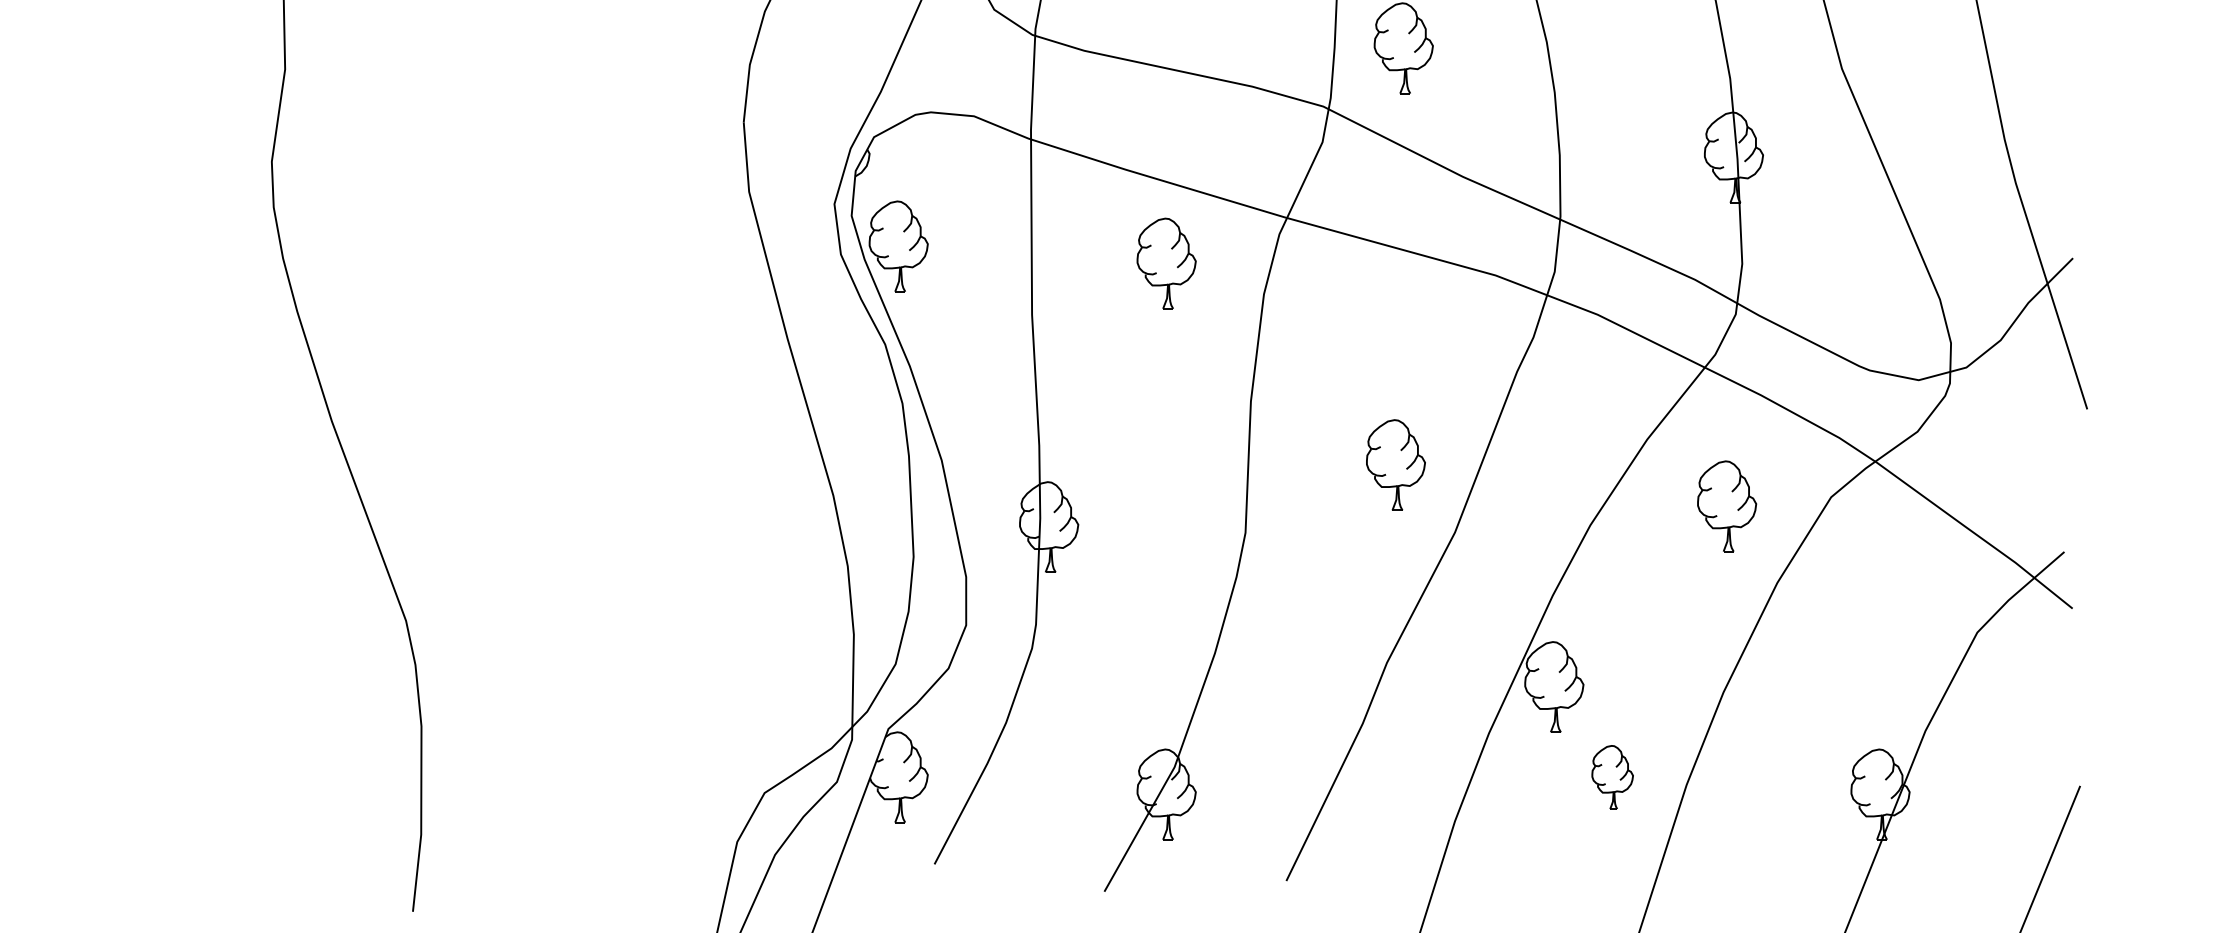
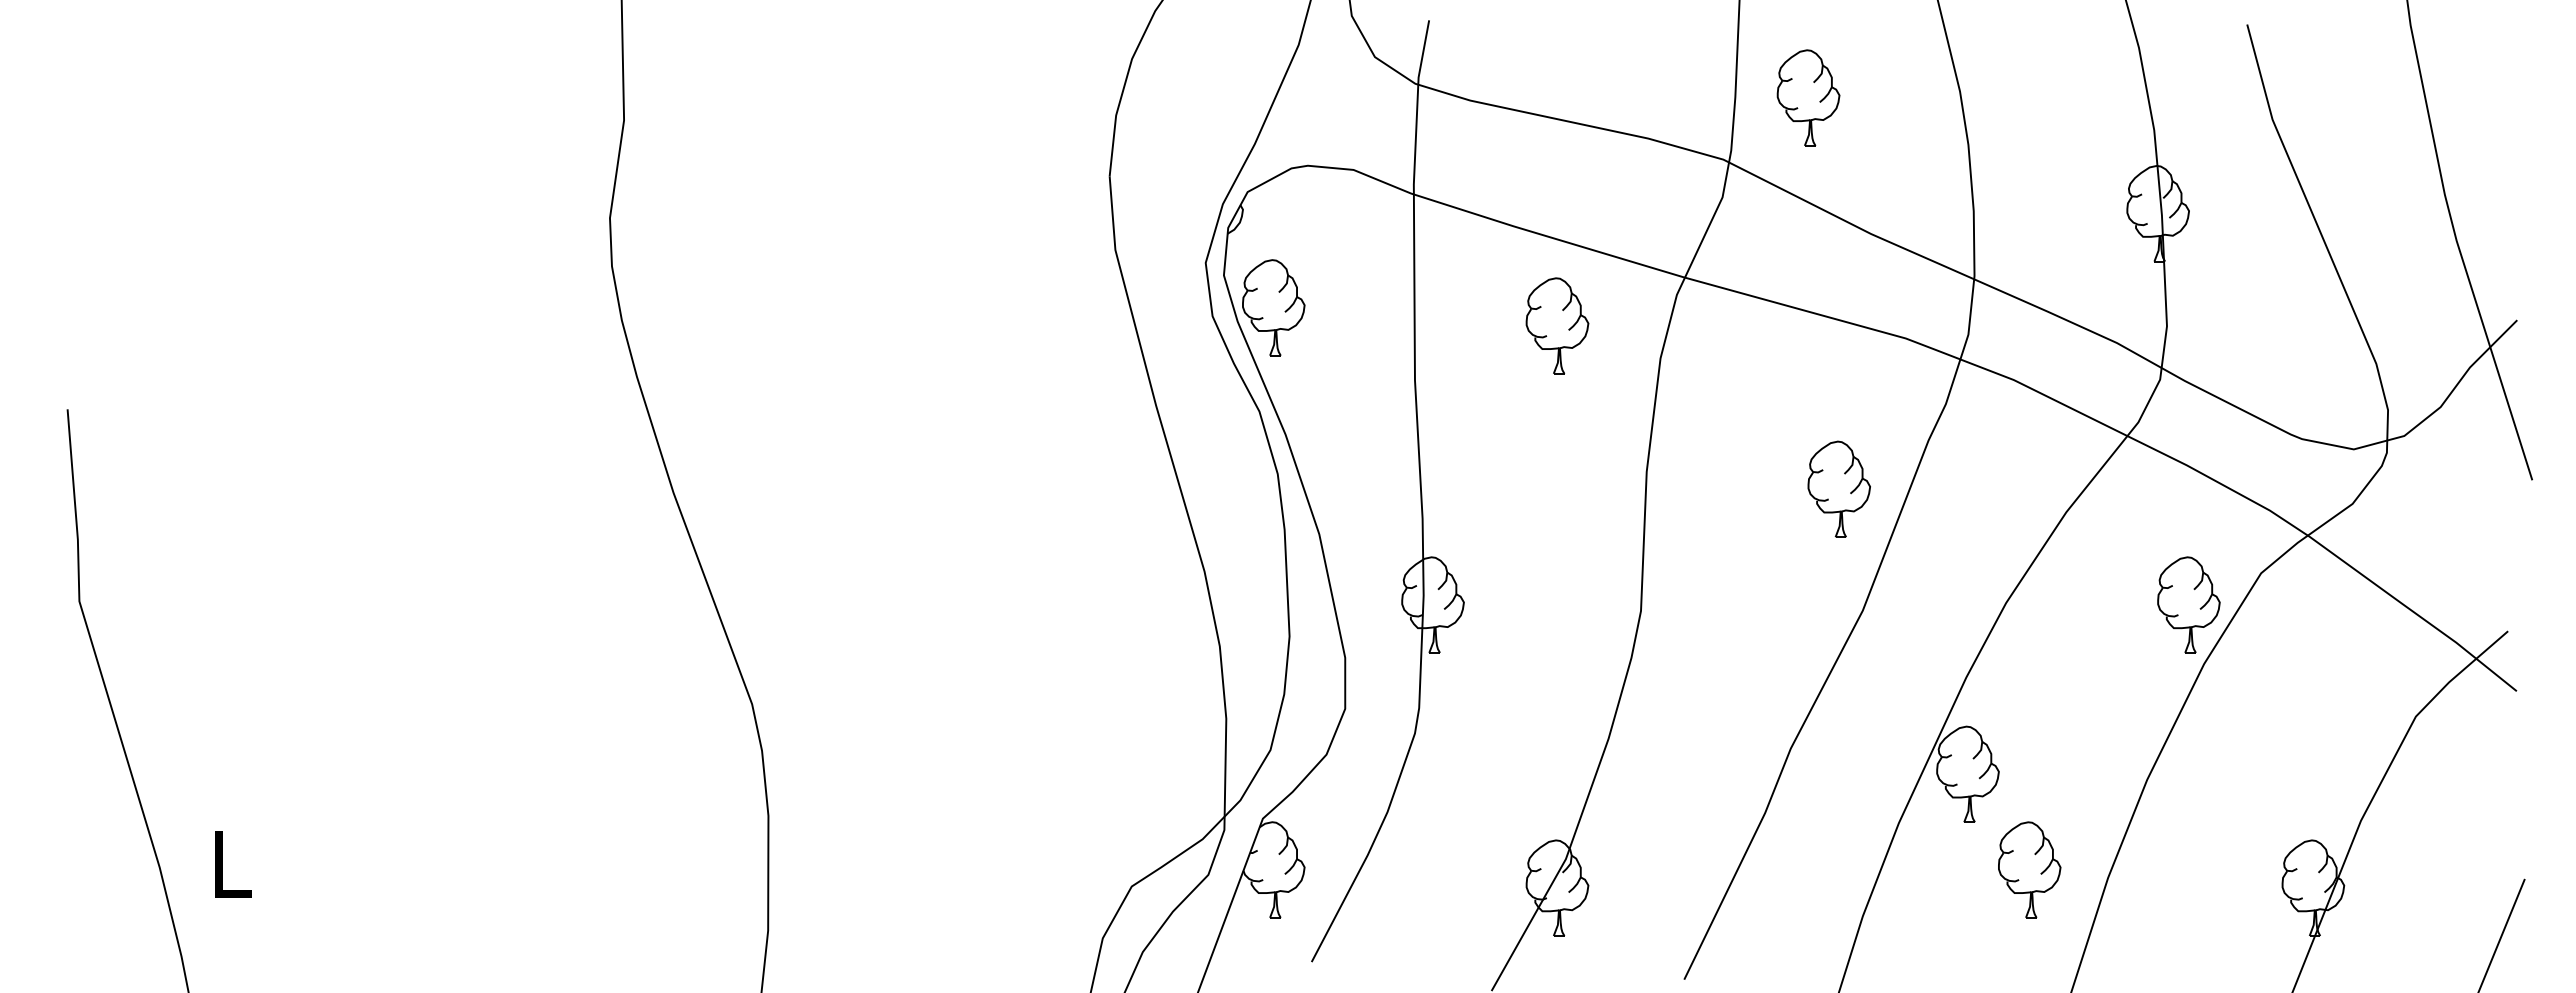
part: (1395, 464) -> (1838, 488), moved
part: (1726, 505) -> (2188, 604), moved
part: (1612, 776) -> (2029, 869), size x1.43

